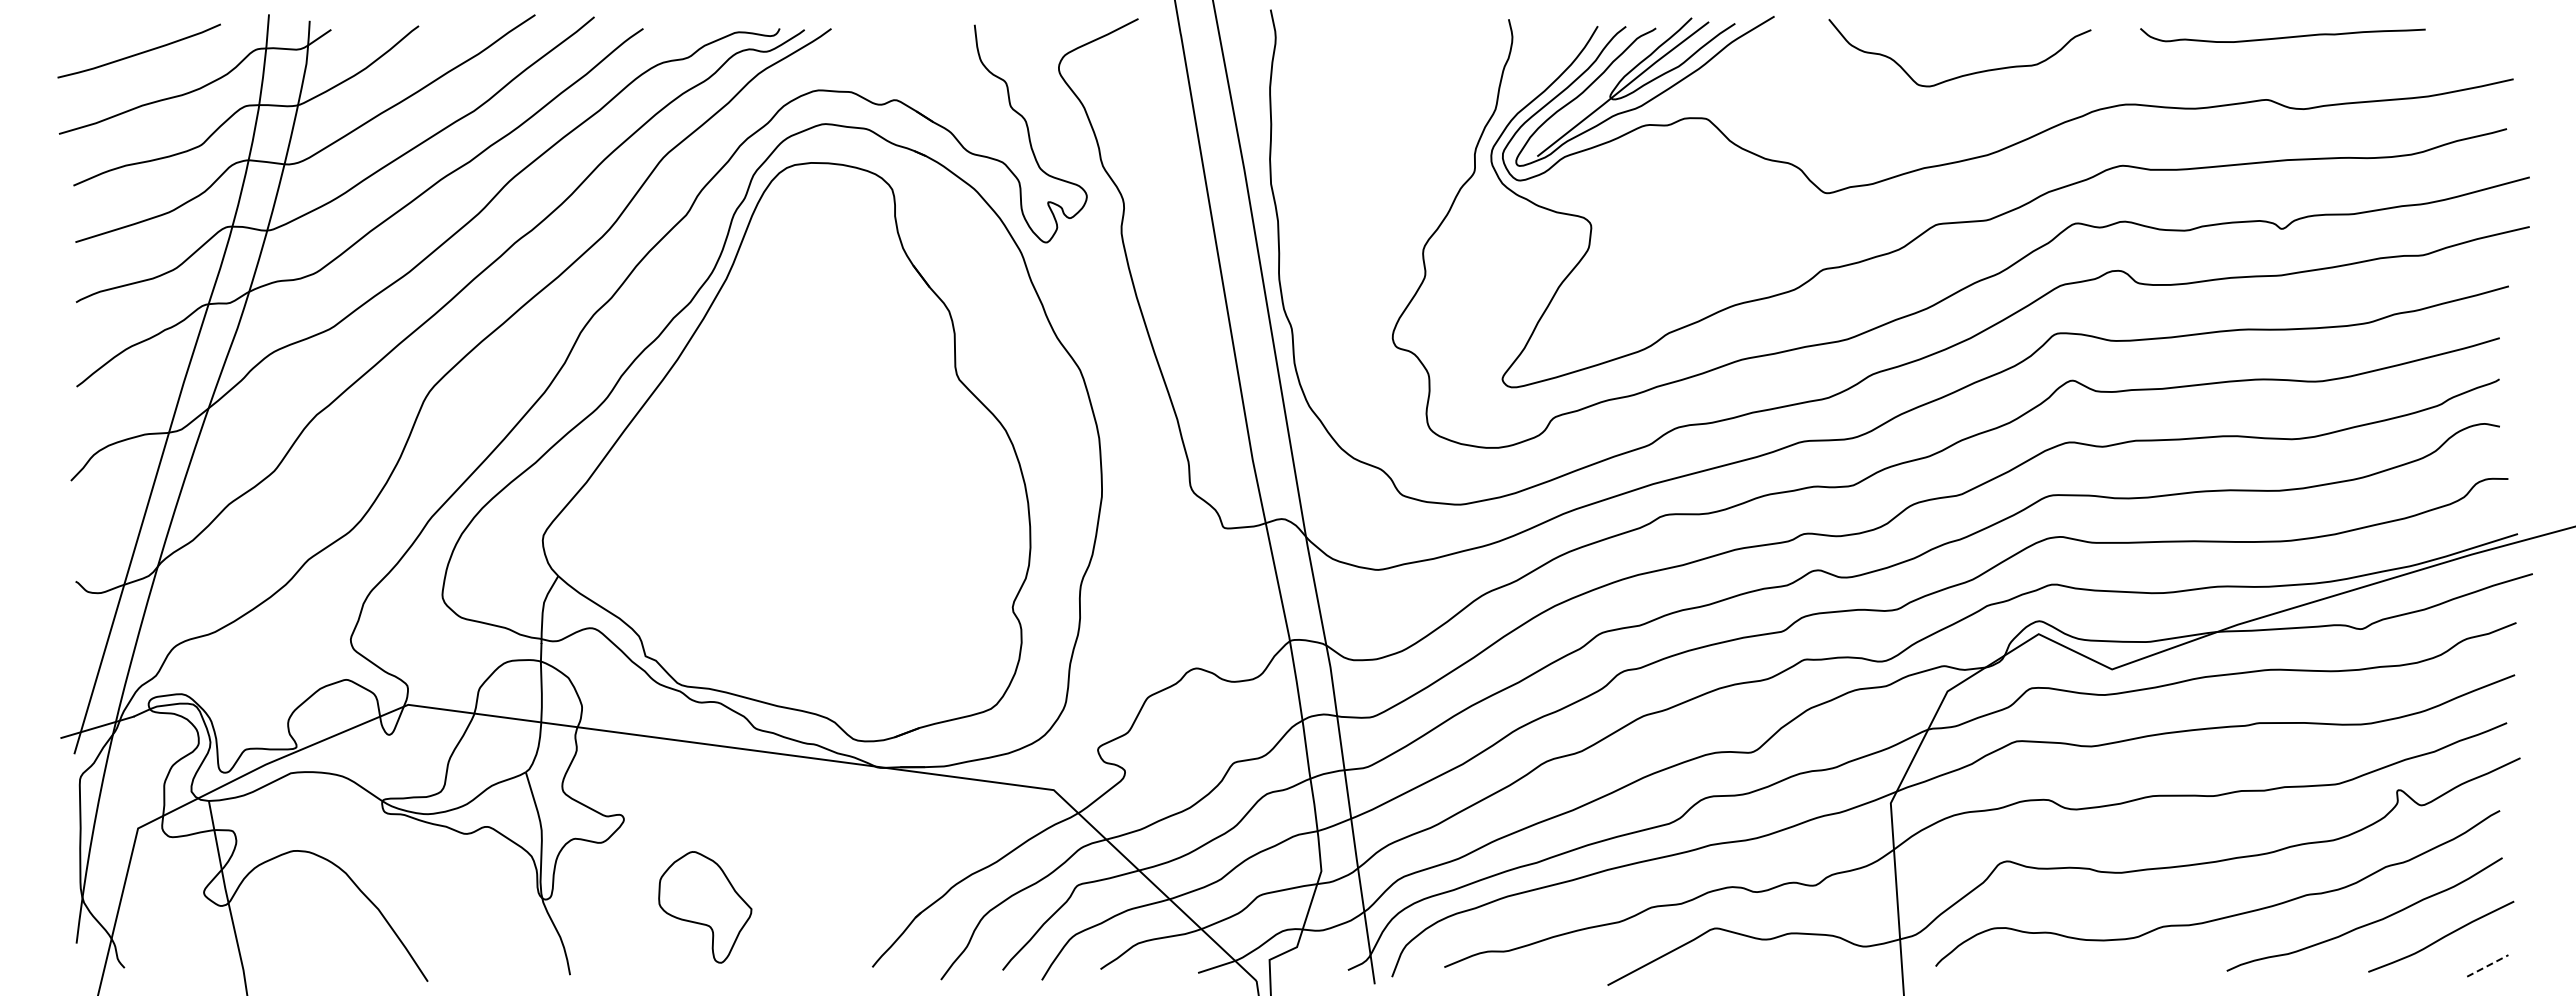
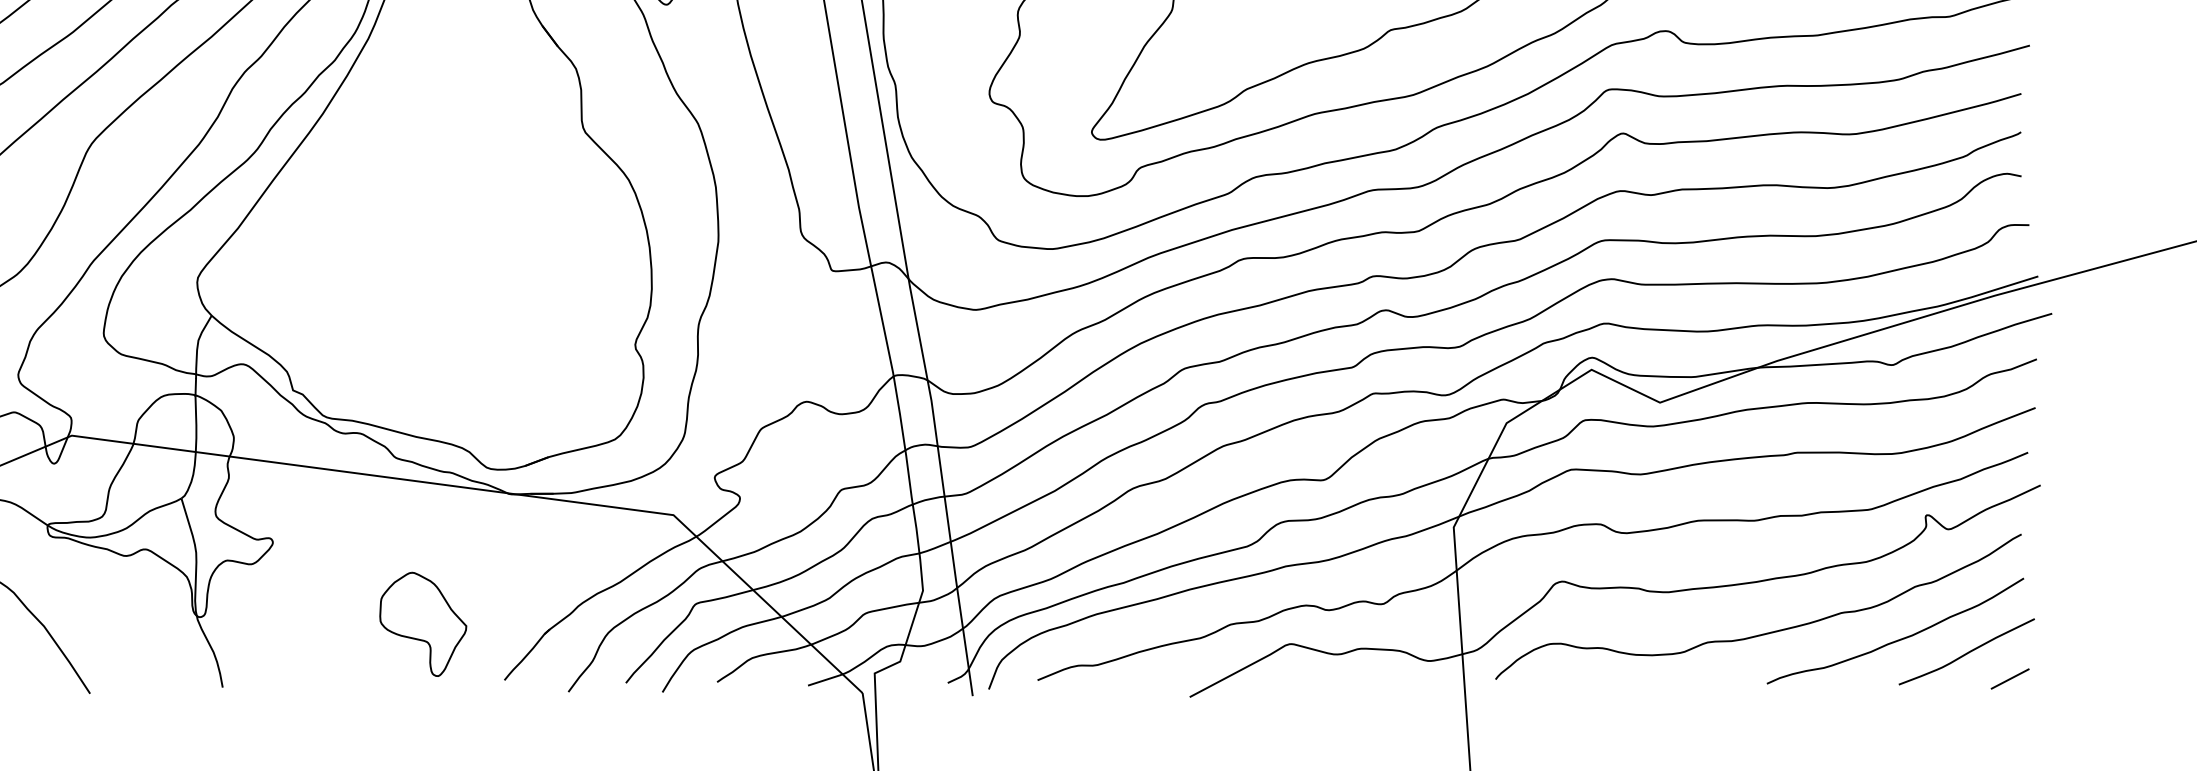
part: (705, 907) -> (423, 624), moved
line: (2488, 965) -> (2010, 678), dashed -> solid

